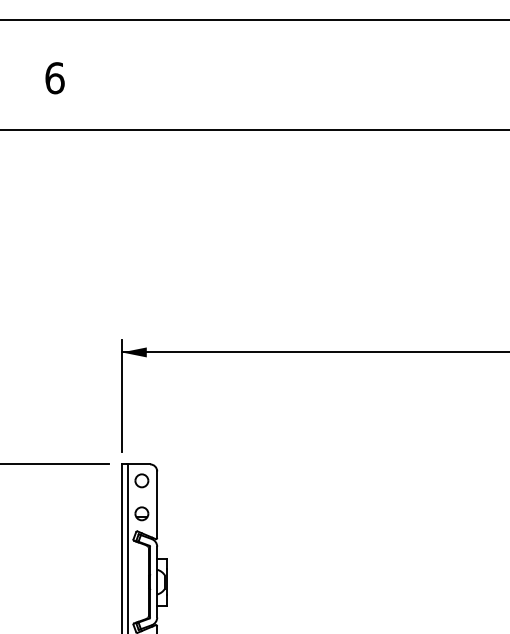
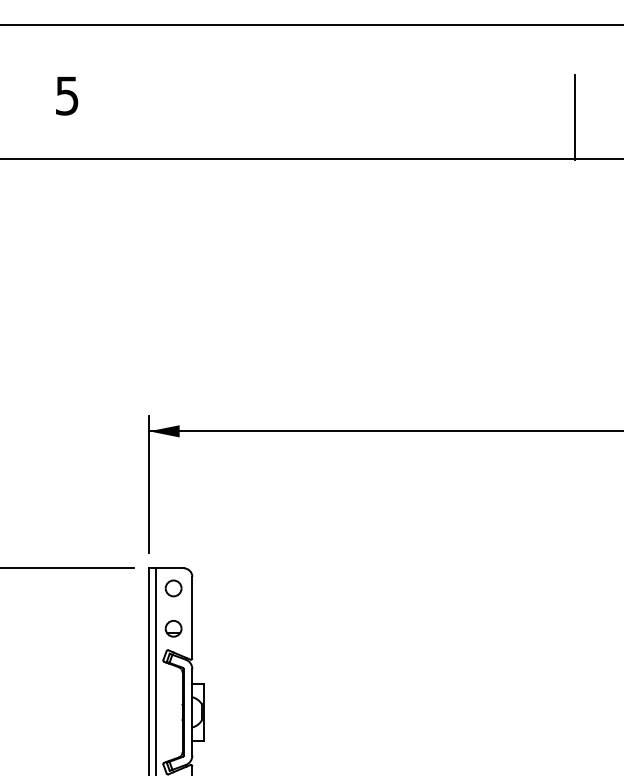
text: (54, 78) -> (66, 96), 6 -> 5
line: (470, 95) -> (575, 117), added

